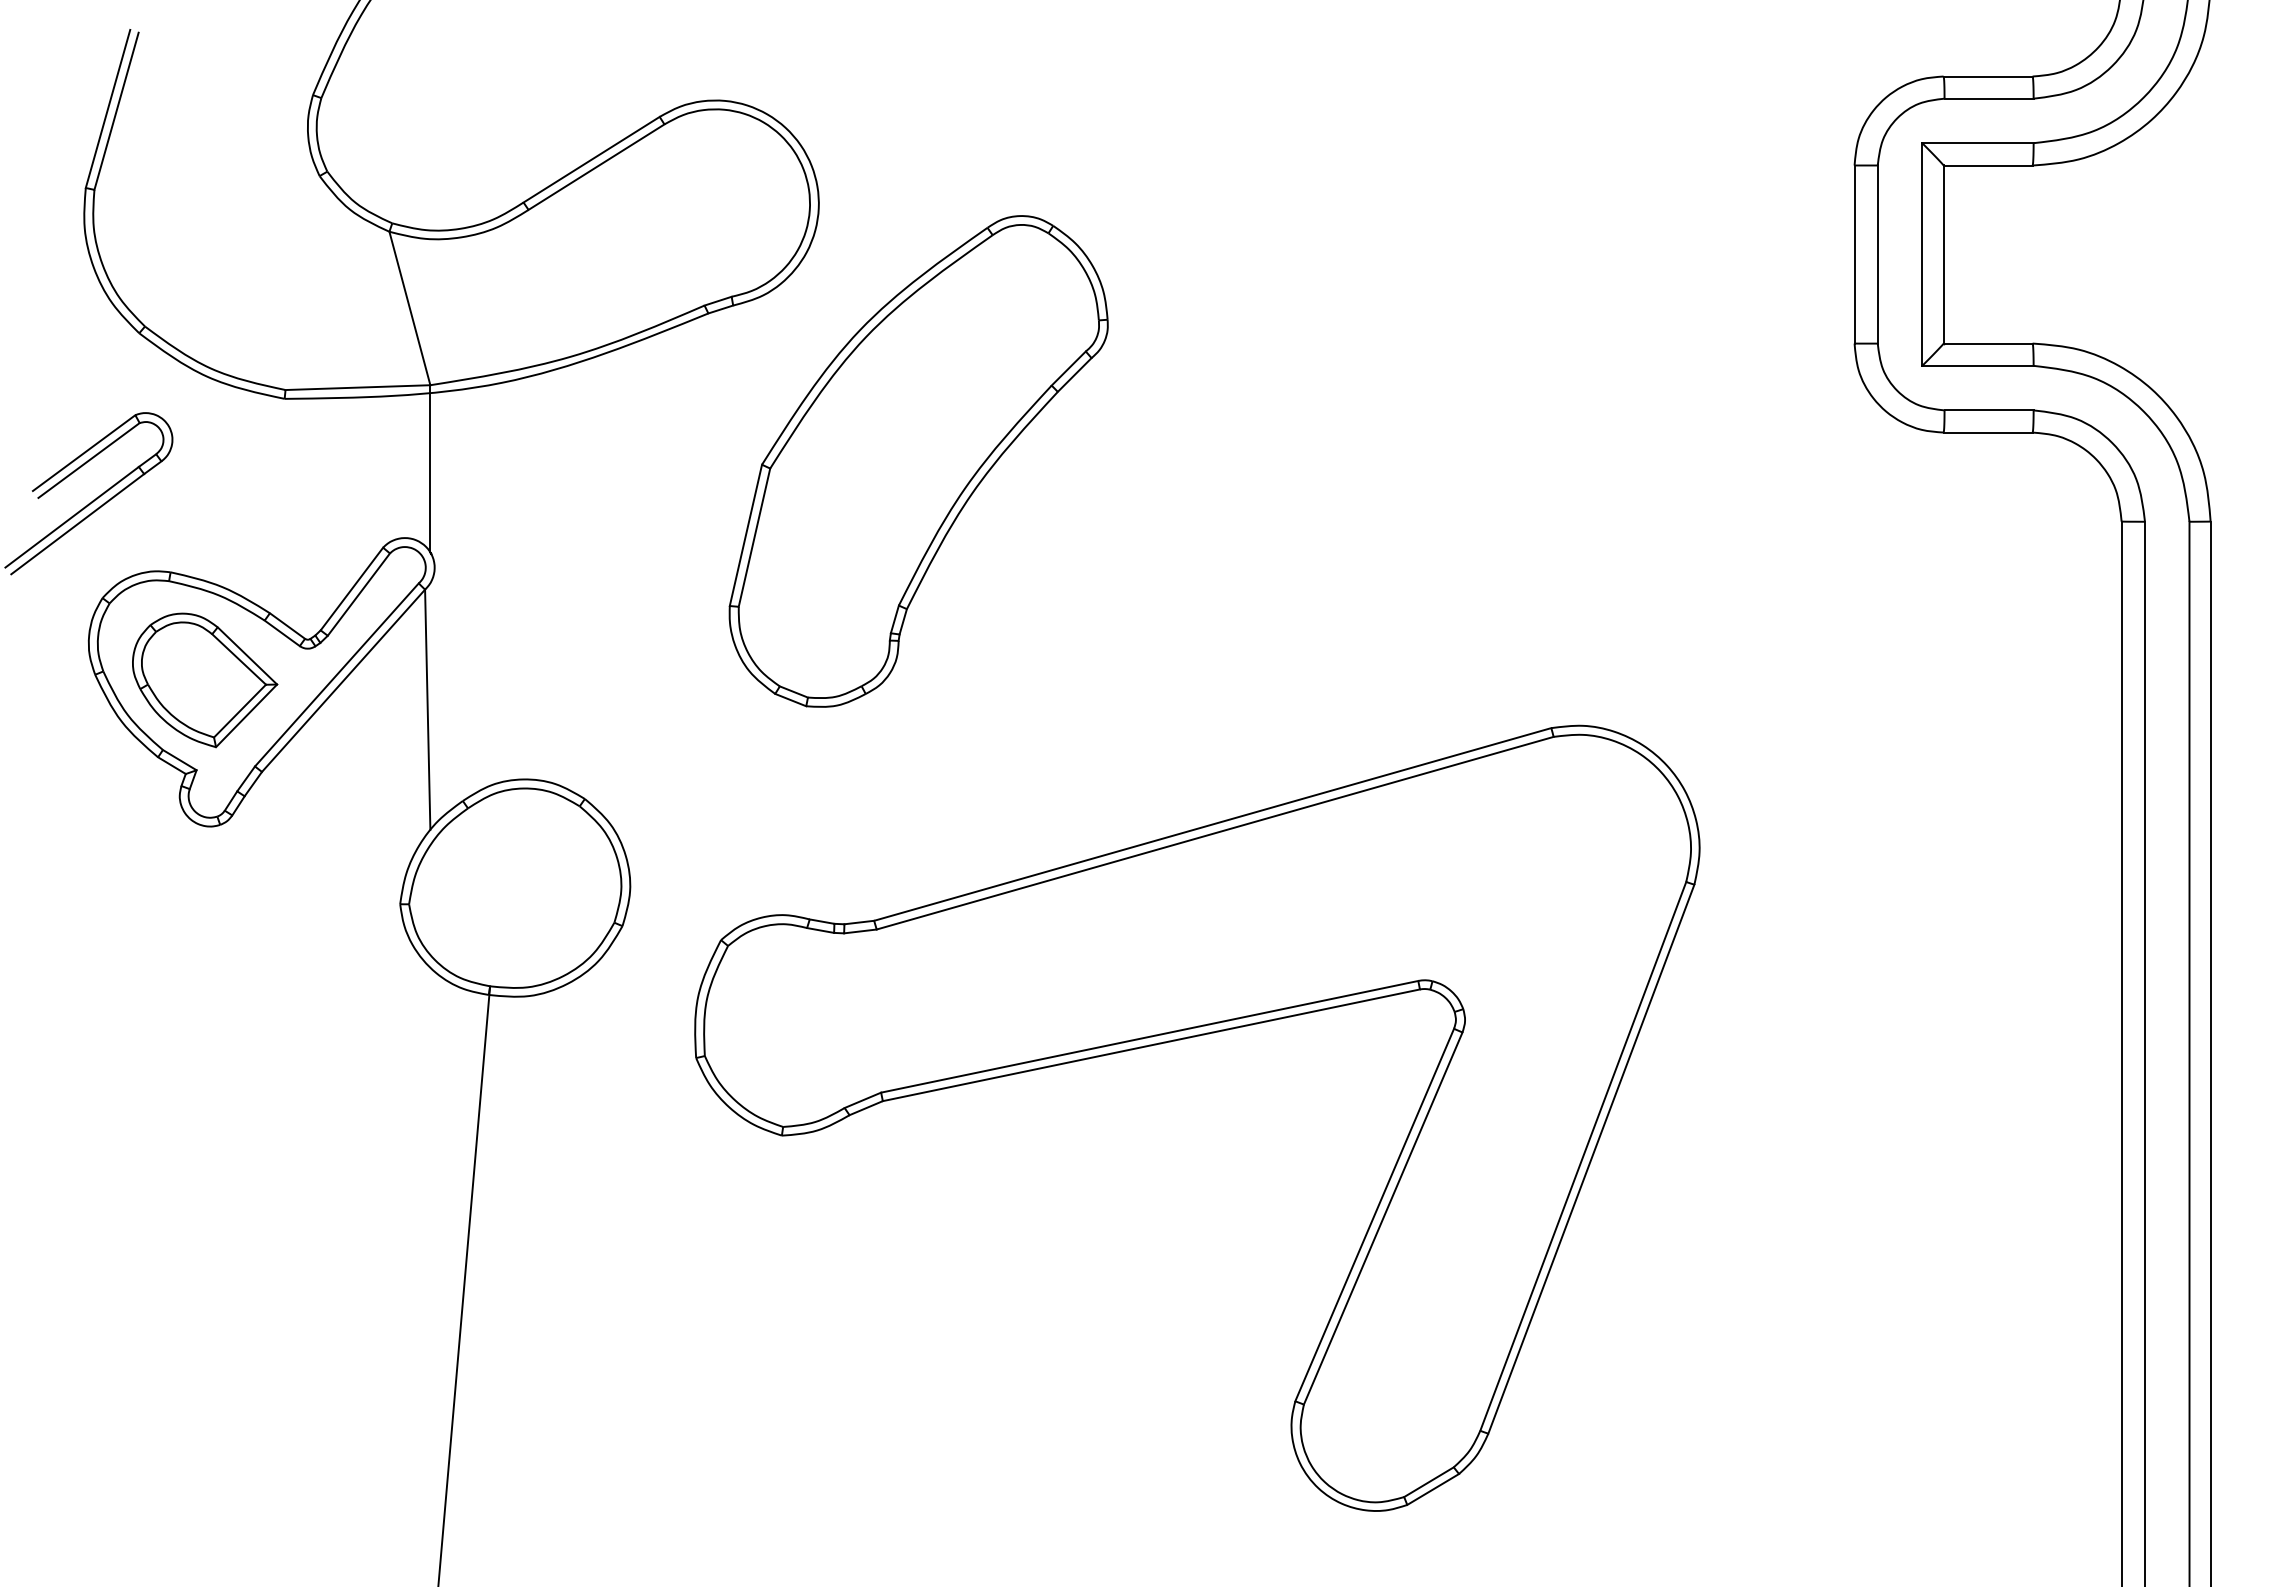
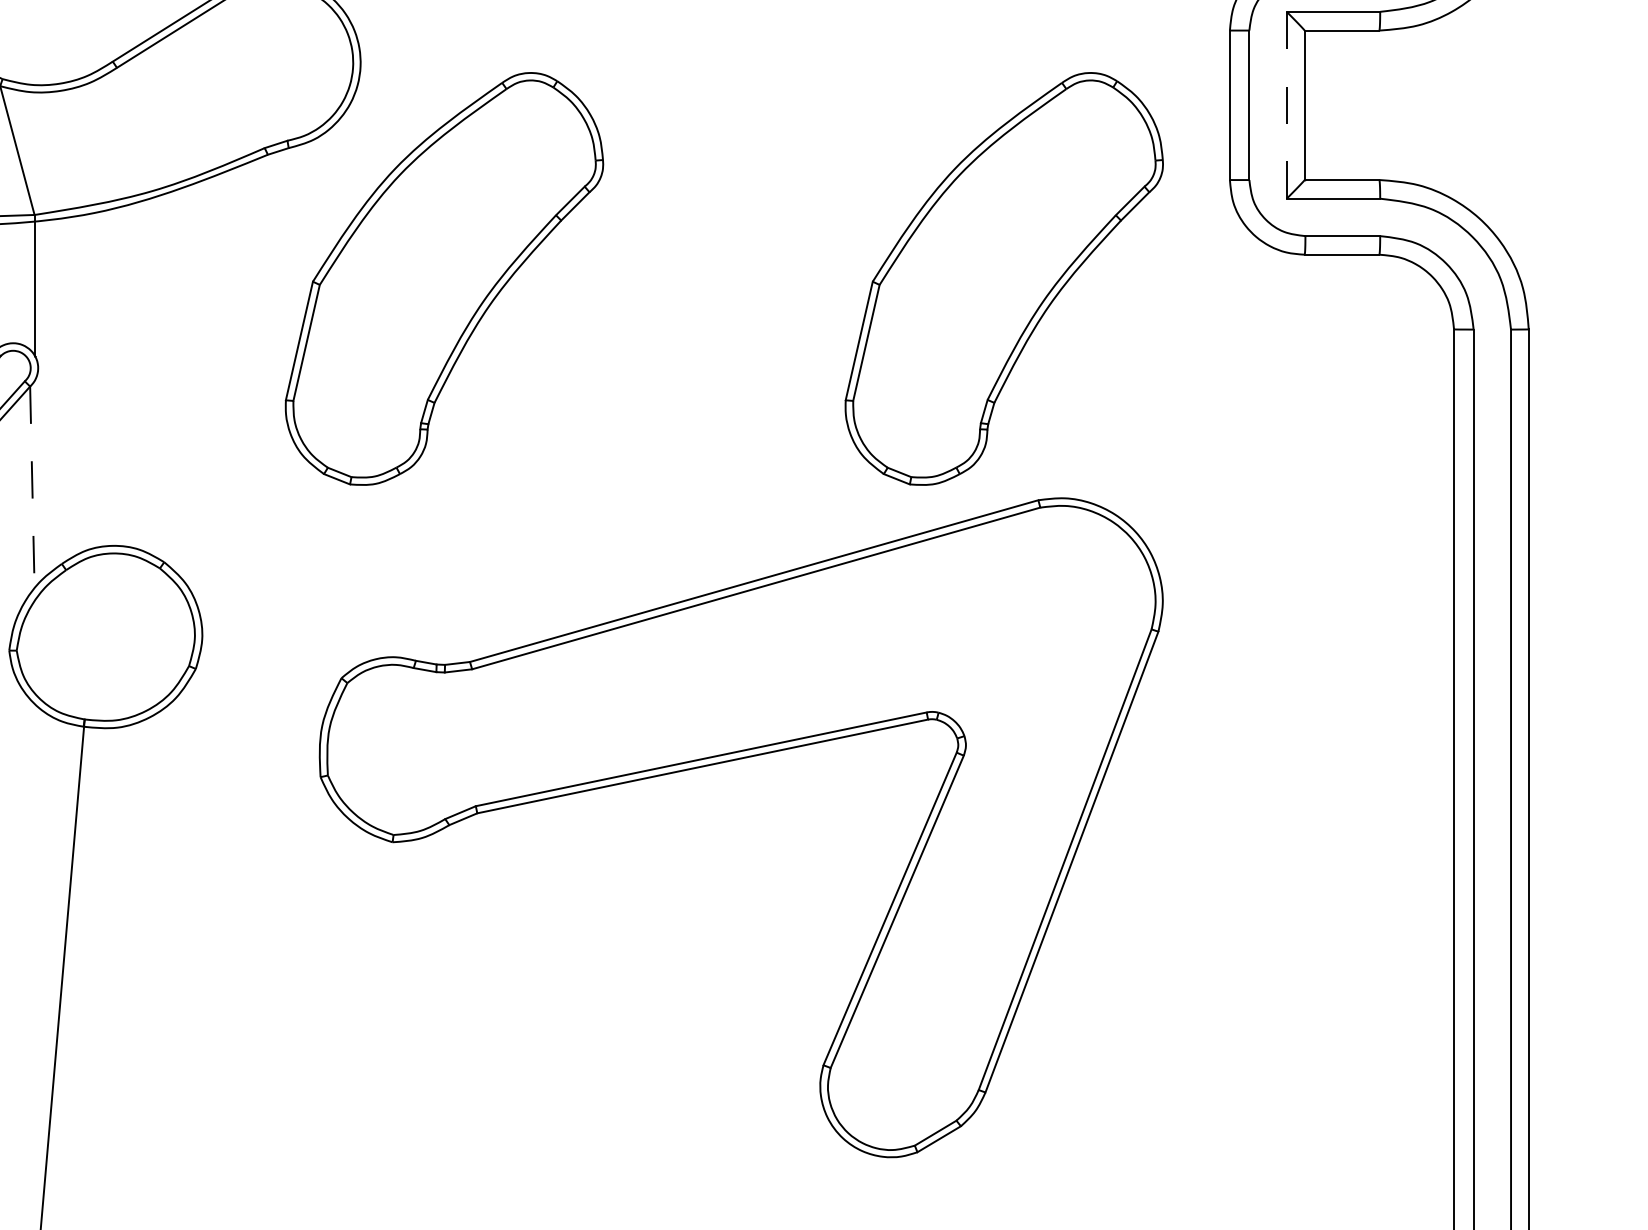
line: (1922, 254) -> (1286, 105), solid -> dashed
part: (1585, 461) -> (1004, 279), added
line: (427, 710) -> (32, 487), solid -> dashed
part: (1180, 1040) -> (727, 762), moved

